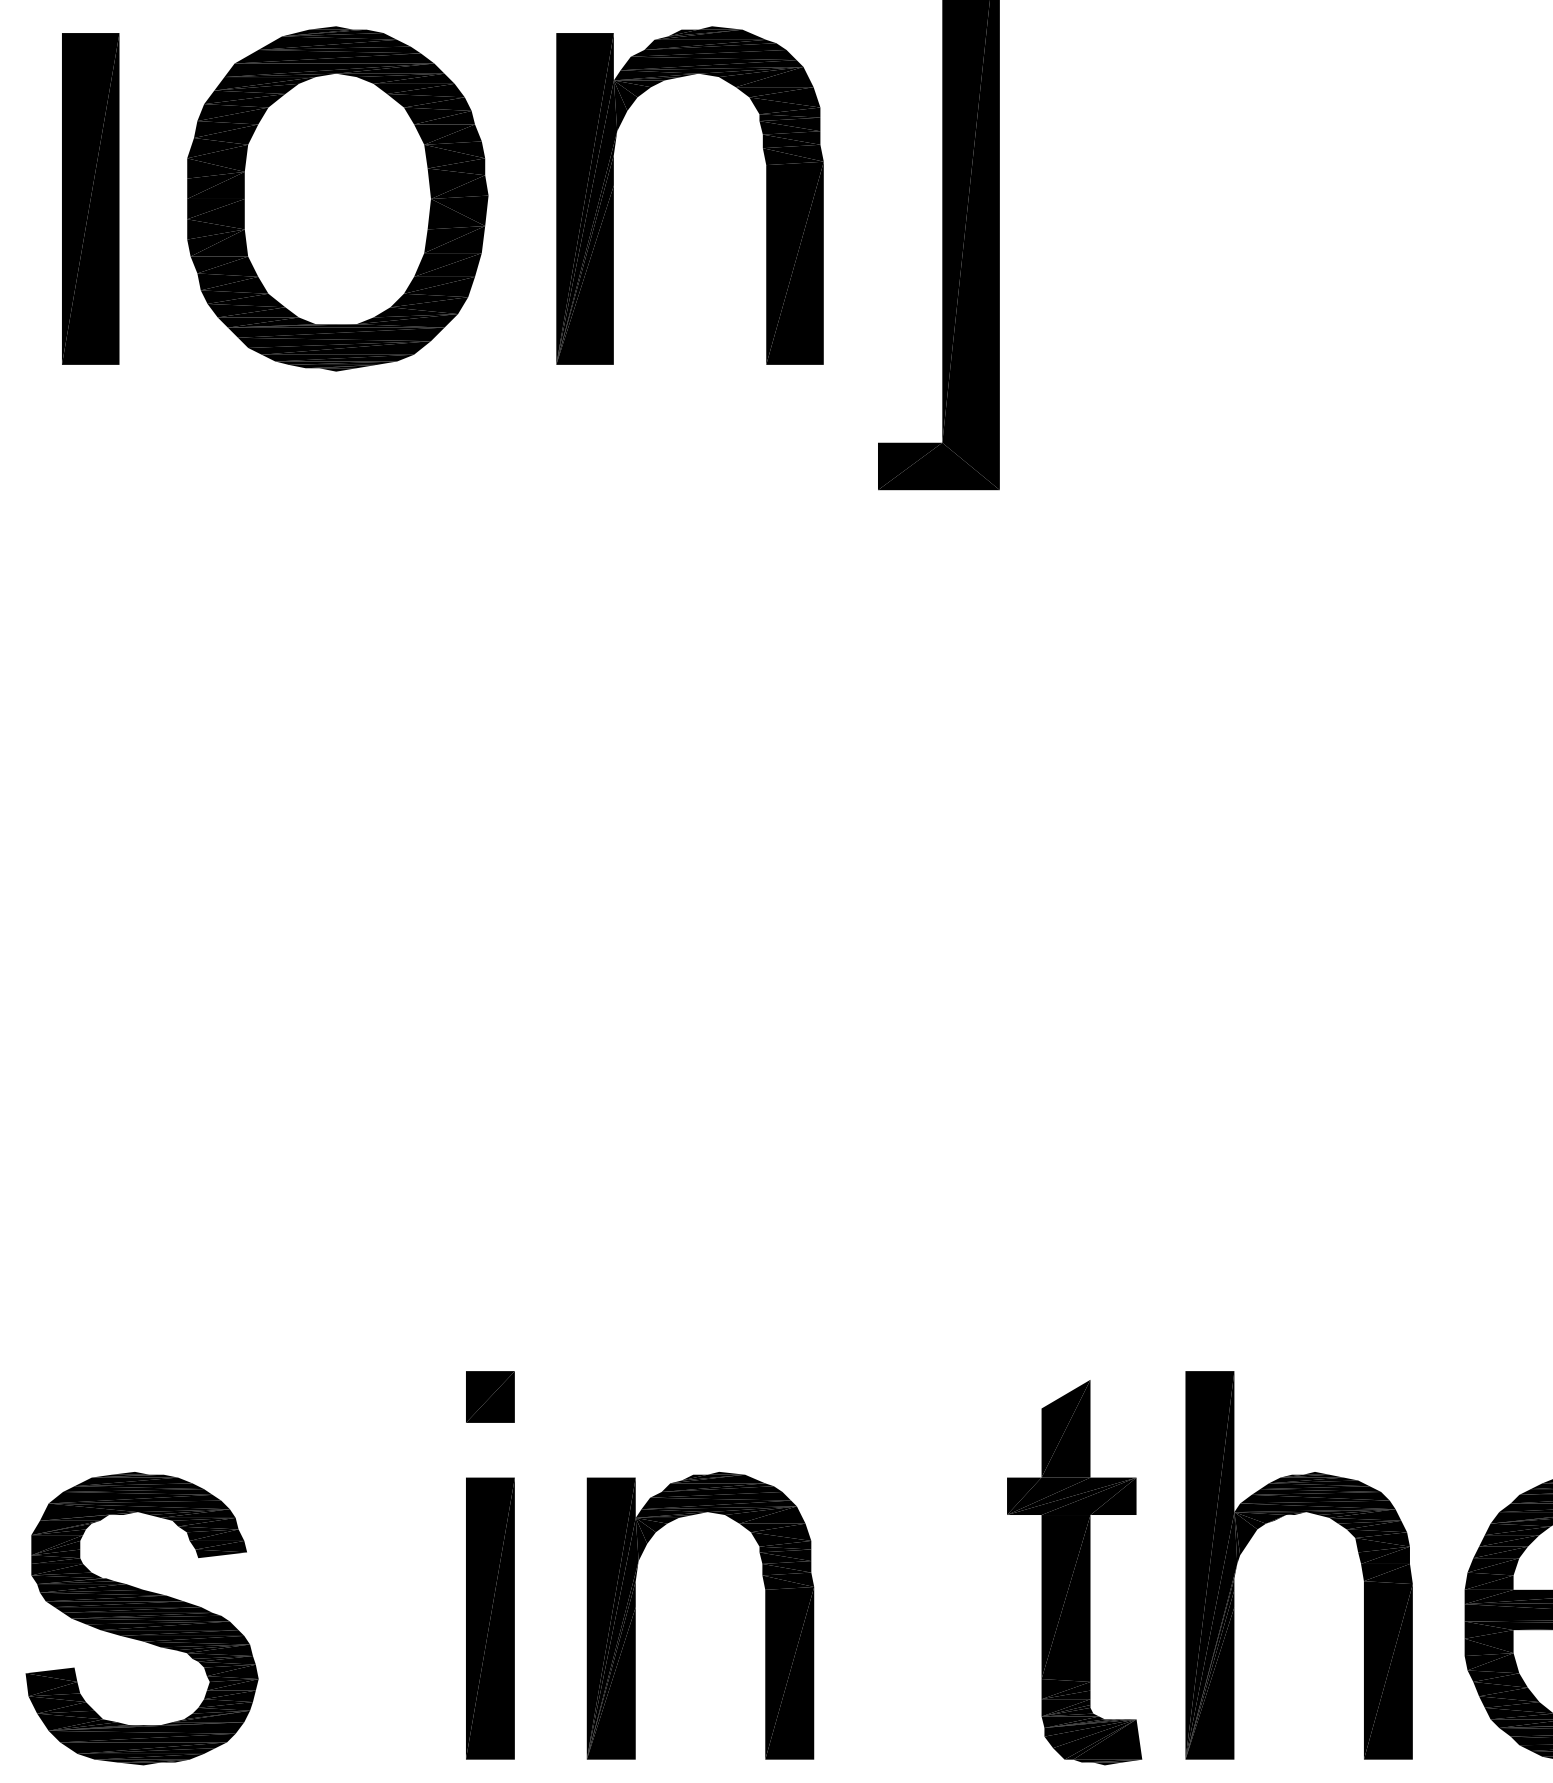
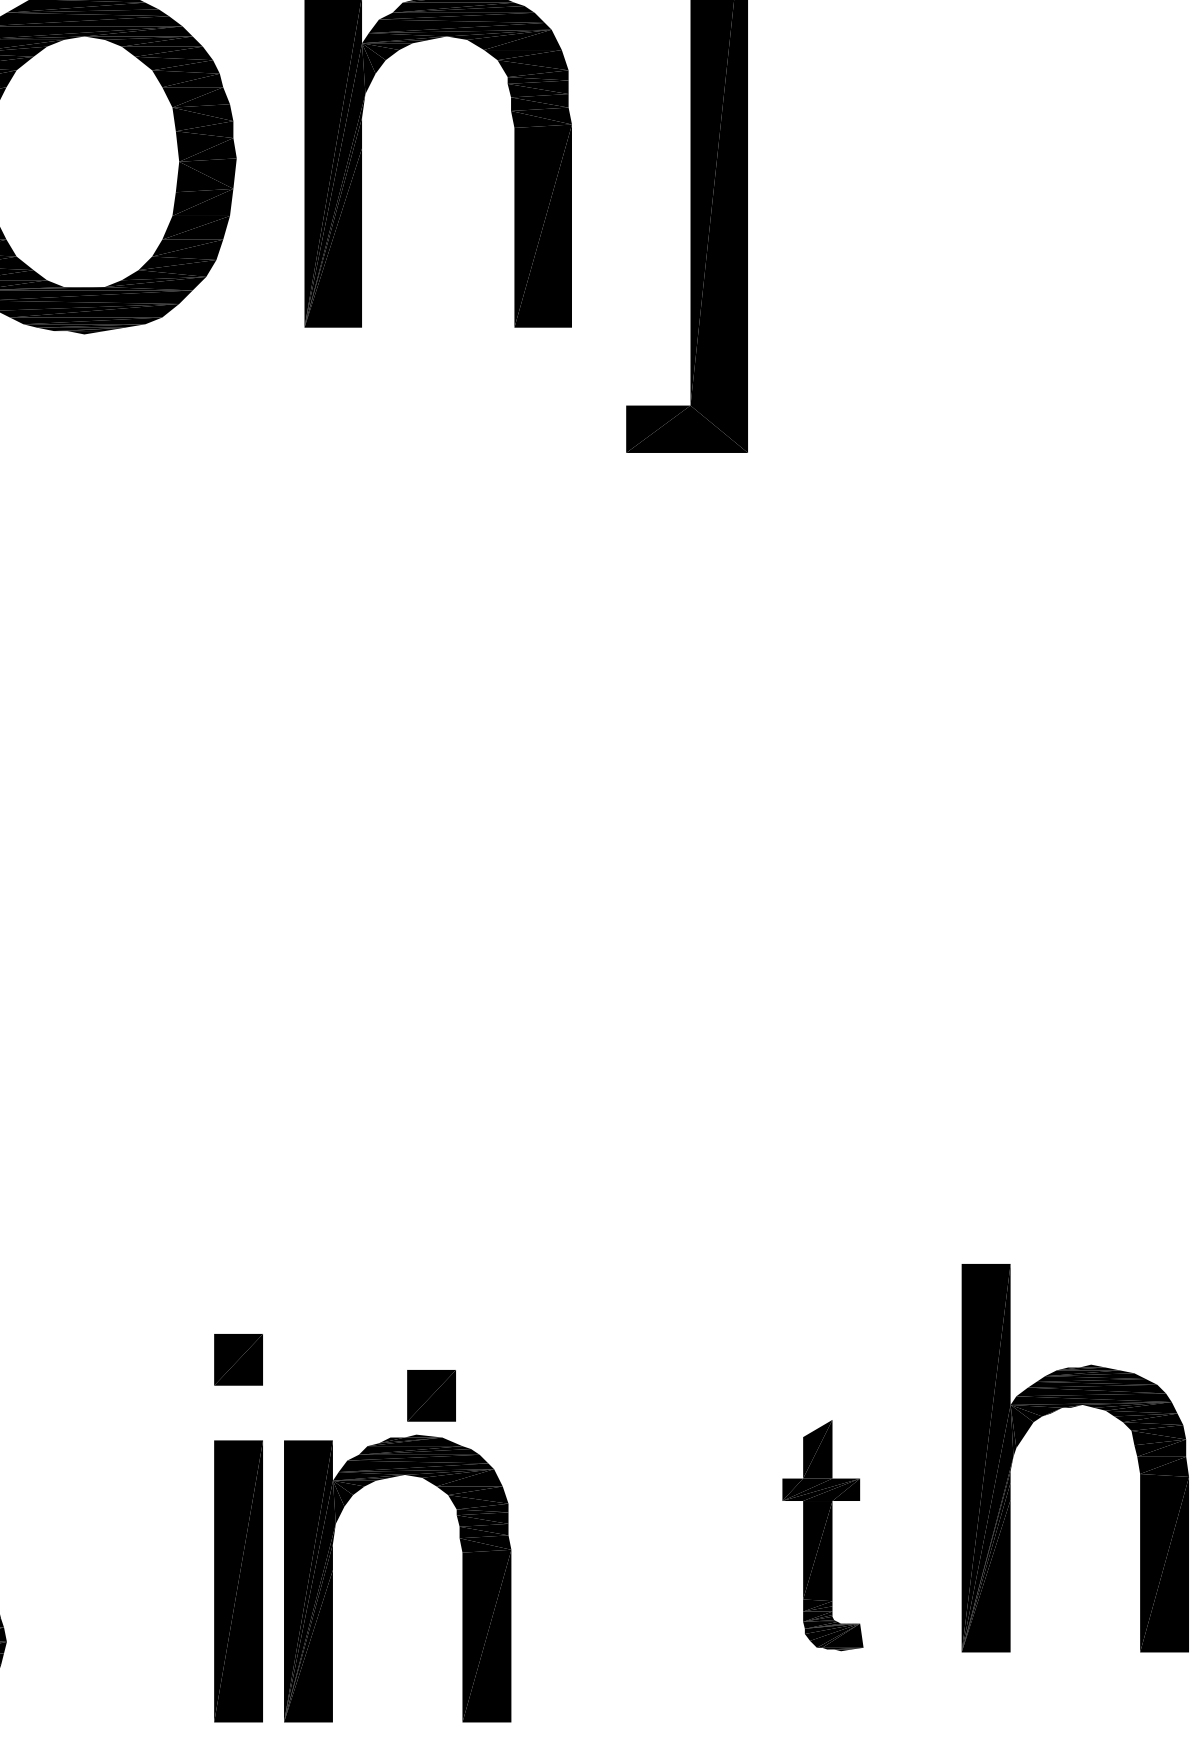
part: (683, 1432) -> (431, 1395), added
part: (1275, 1520) -> (1051, 1413), moved
part: (1074, 1572) -> (822, 1535), size x0.6
part: (635, 1615) -> (332, 1578), moved

